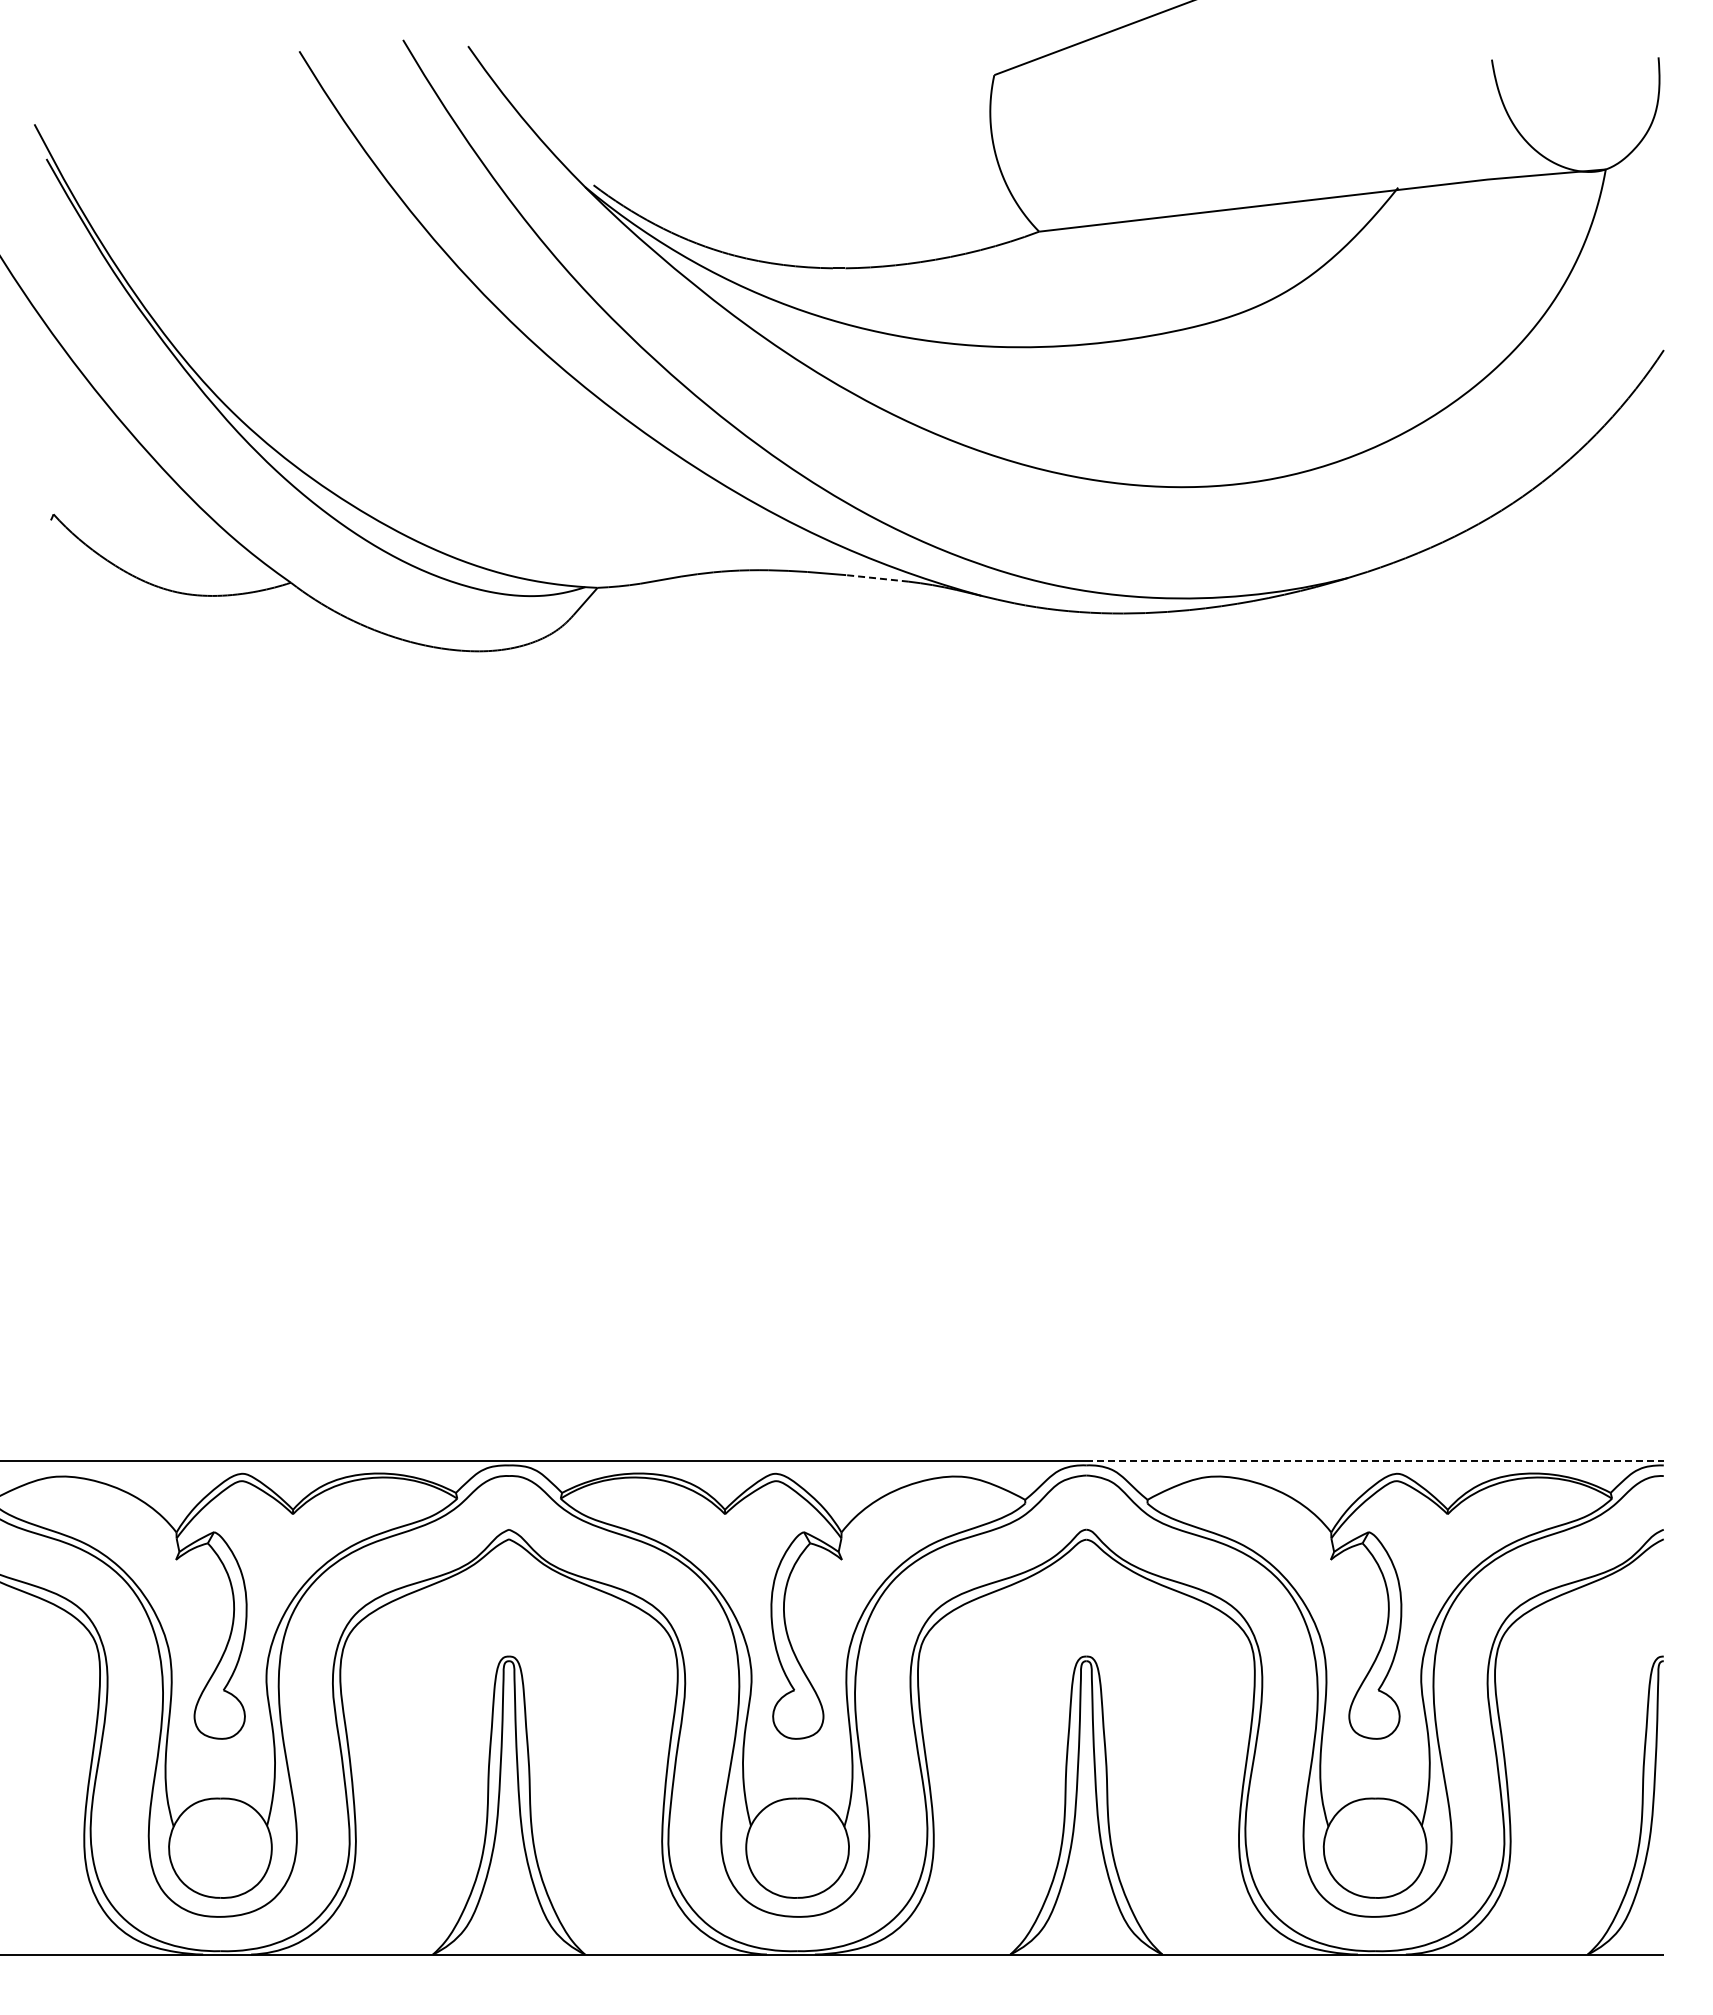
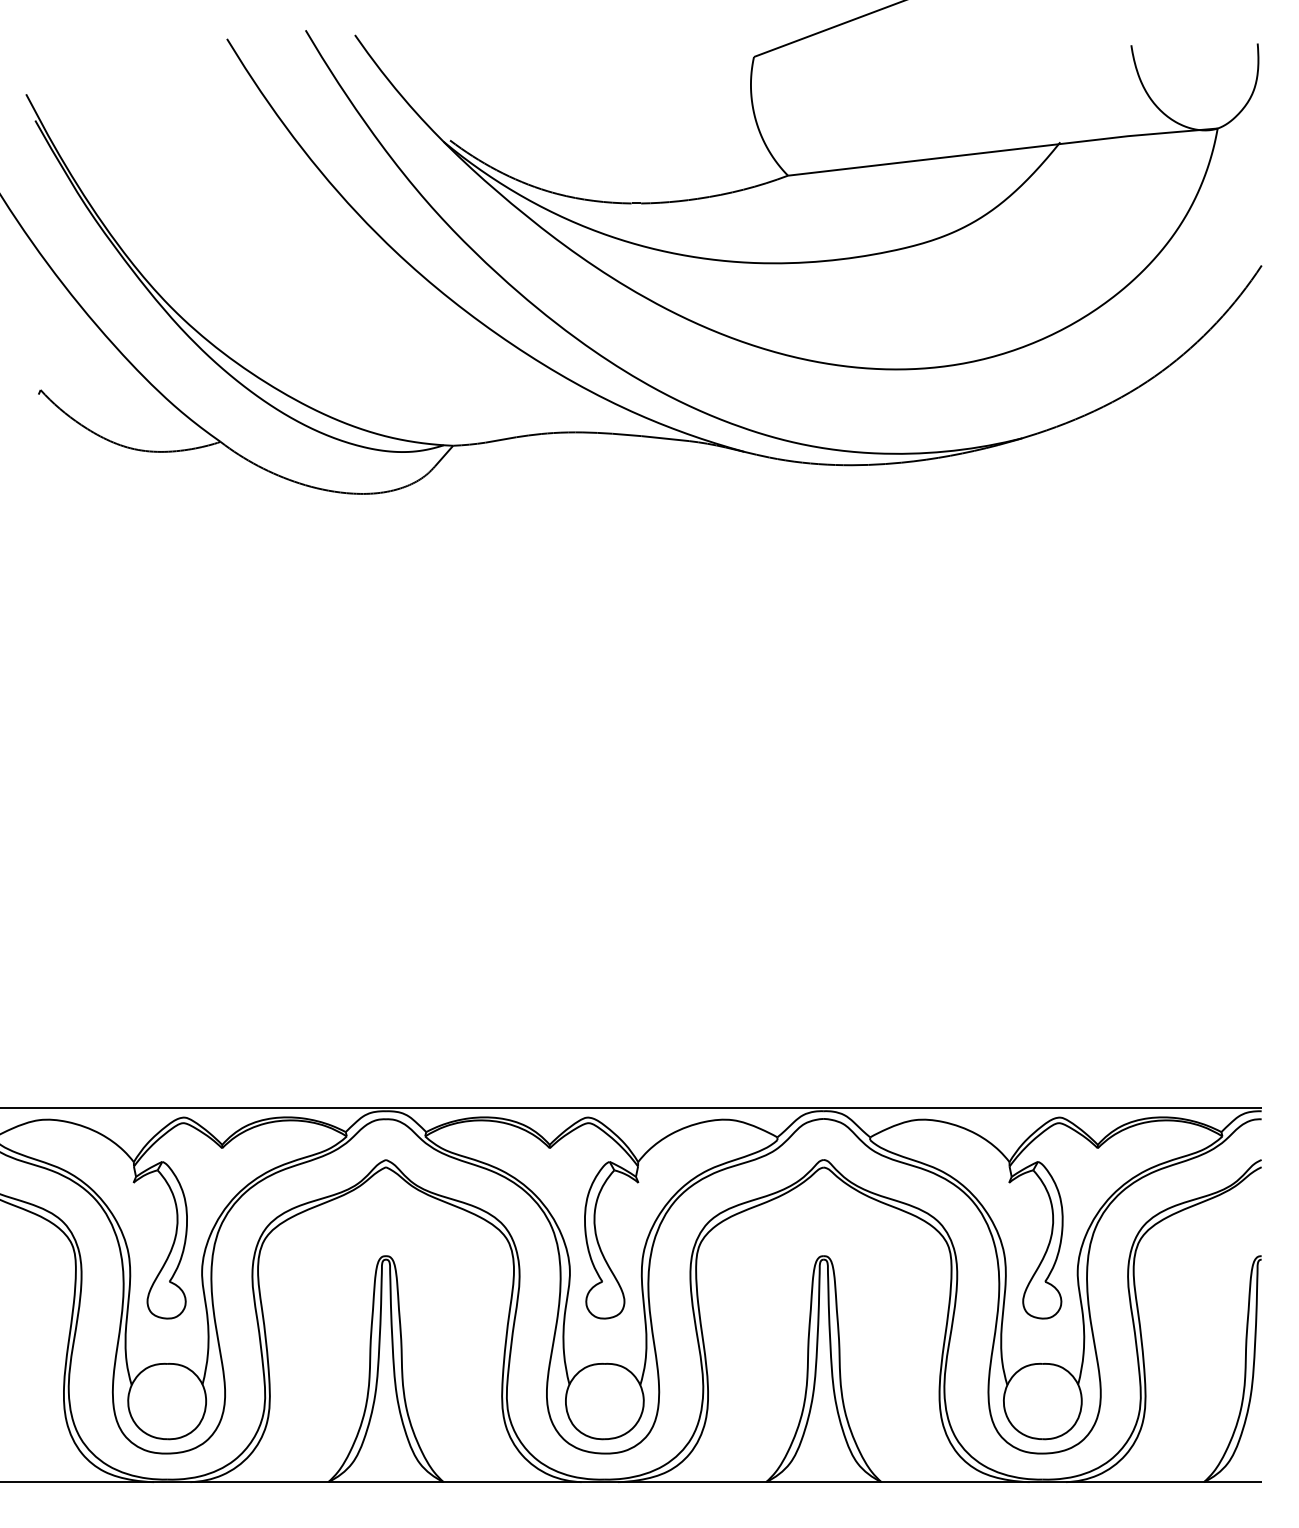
line: (877, 578) -> (665, 438), dashed -> solid
line: (1375, 1460) -> (1043, 1107), dashed -> solid

